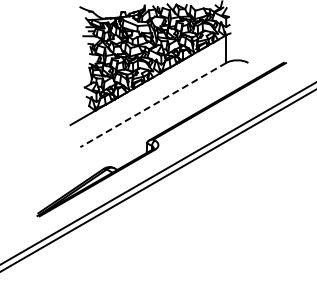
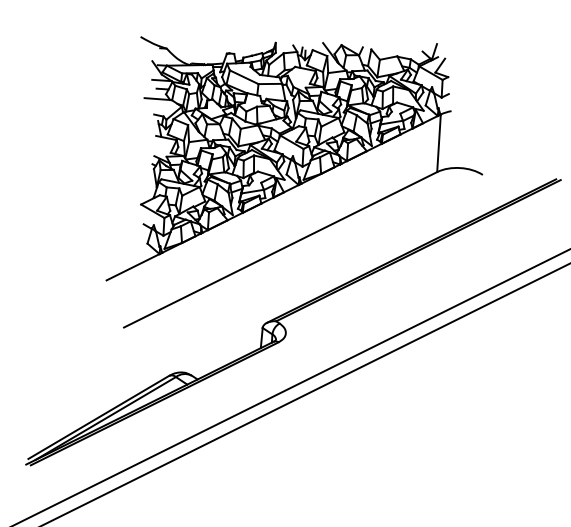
line: (152, 105) -> (278, 250), dashed -> solid

